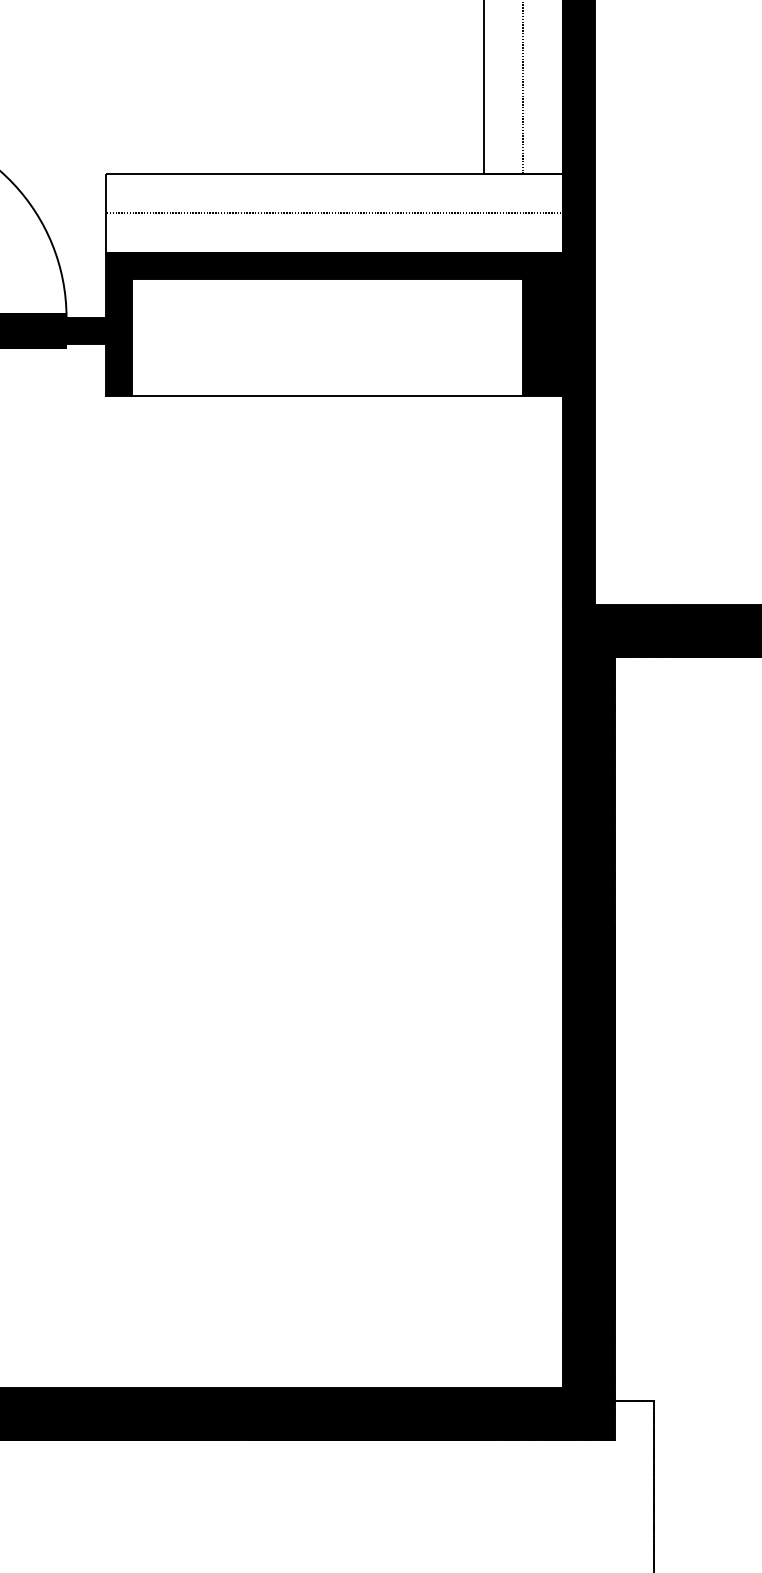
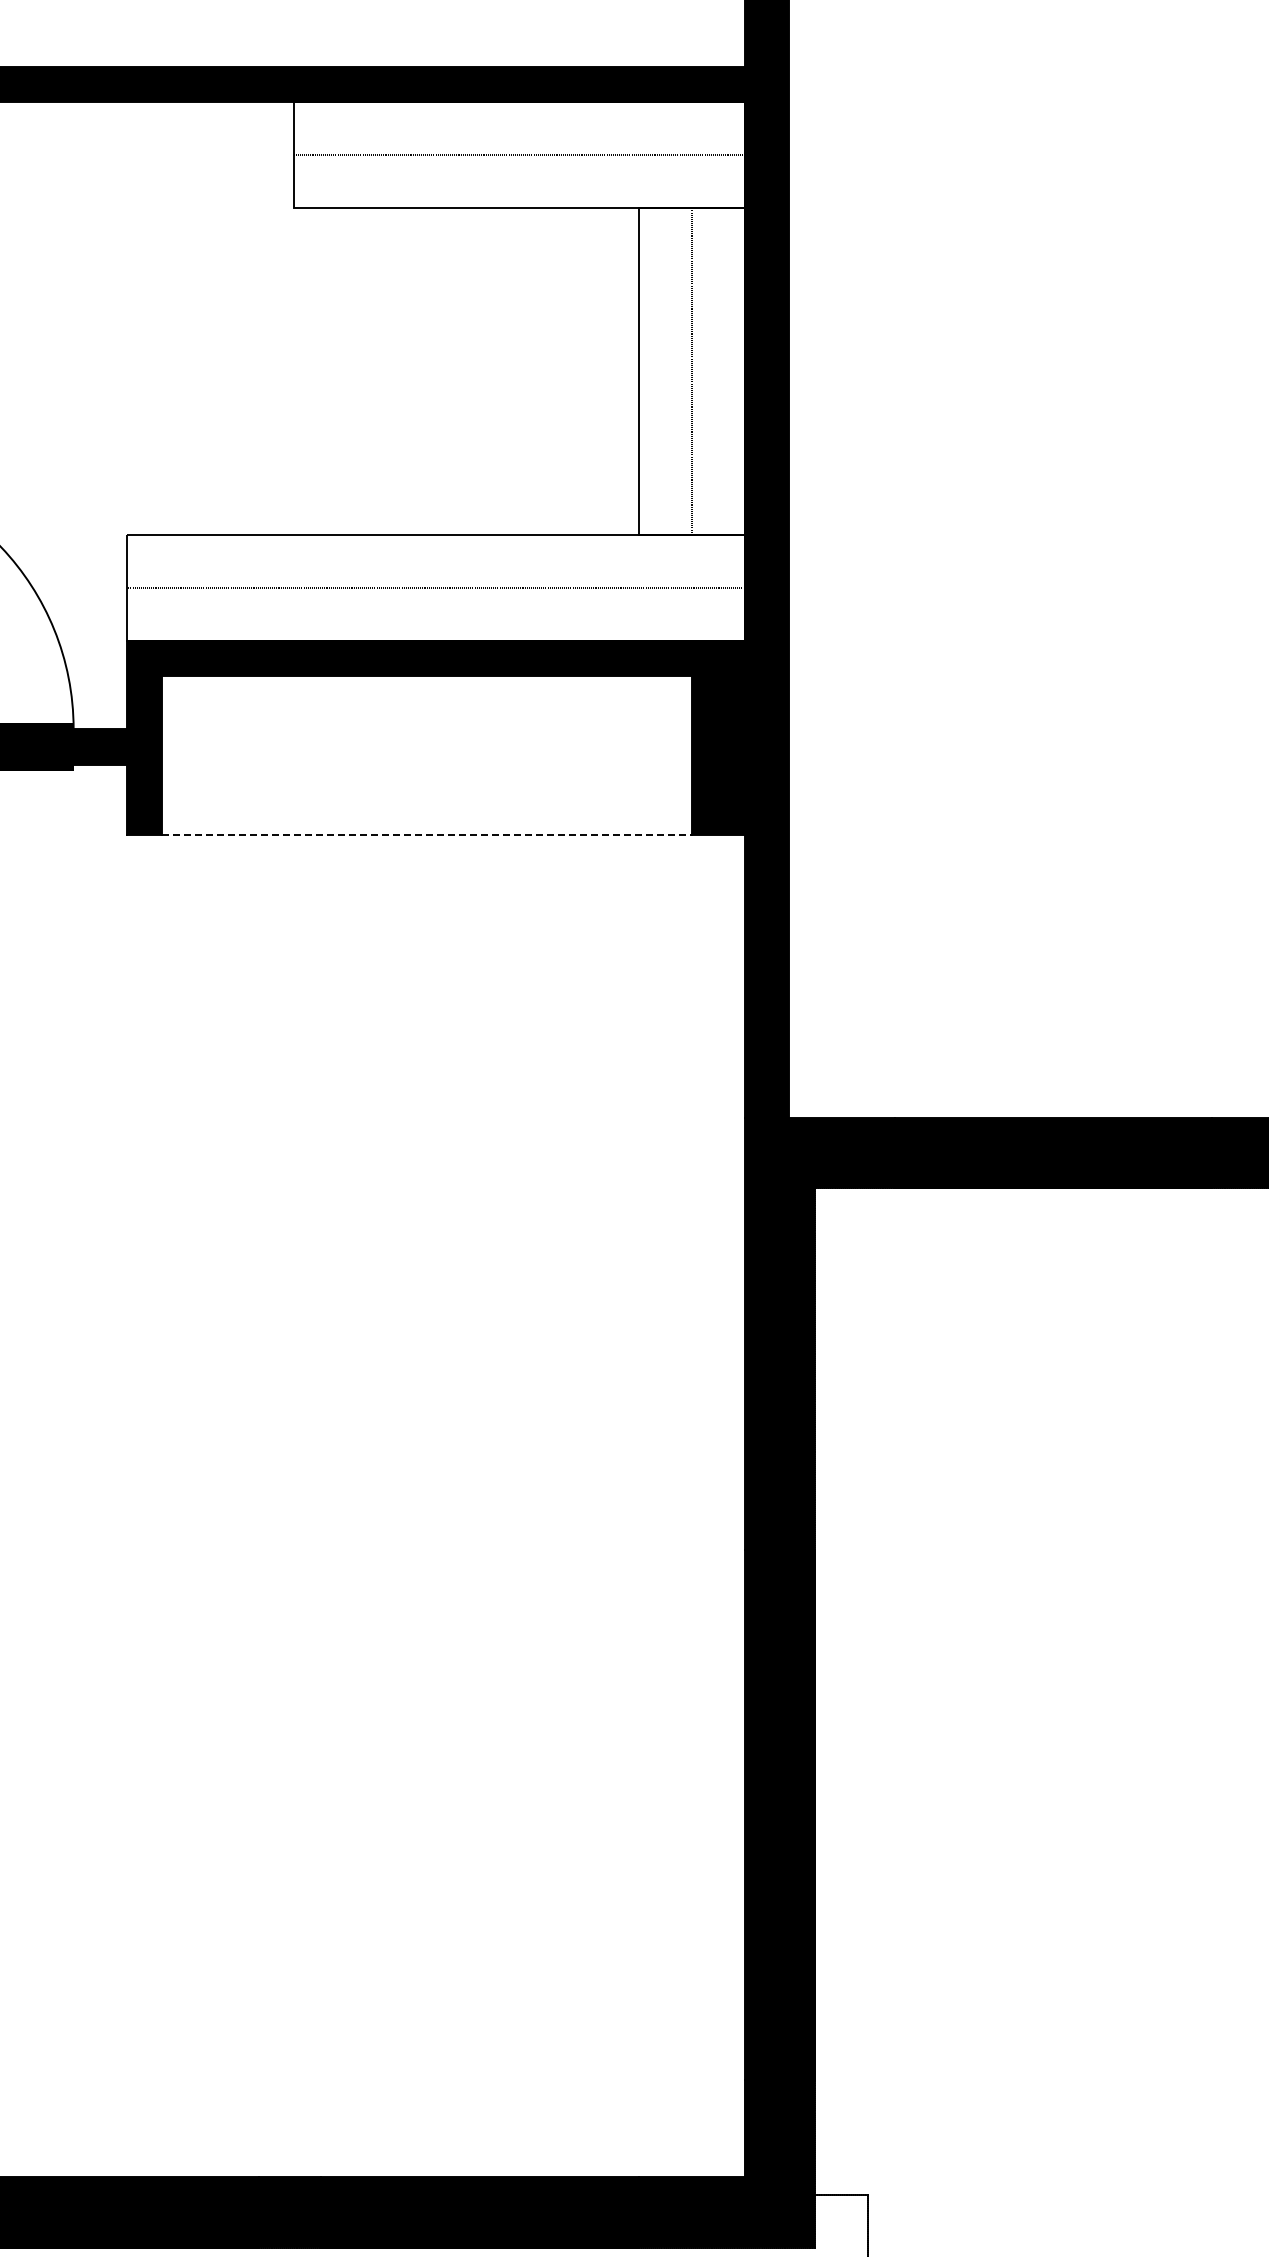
line: (327, 396) -> (426, 835), solid -> dashed

